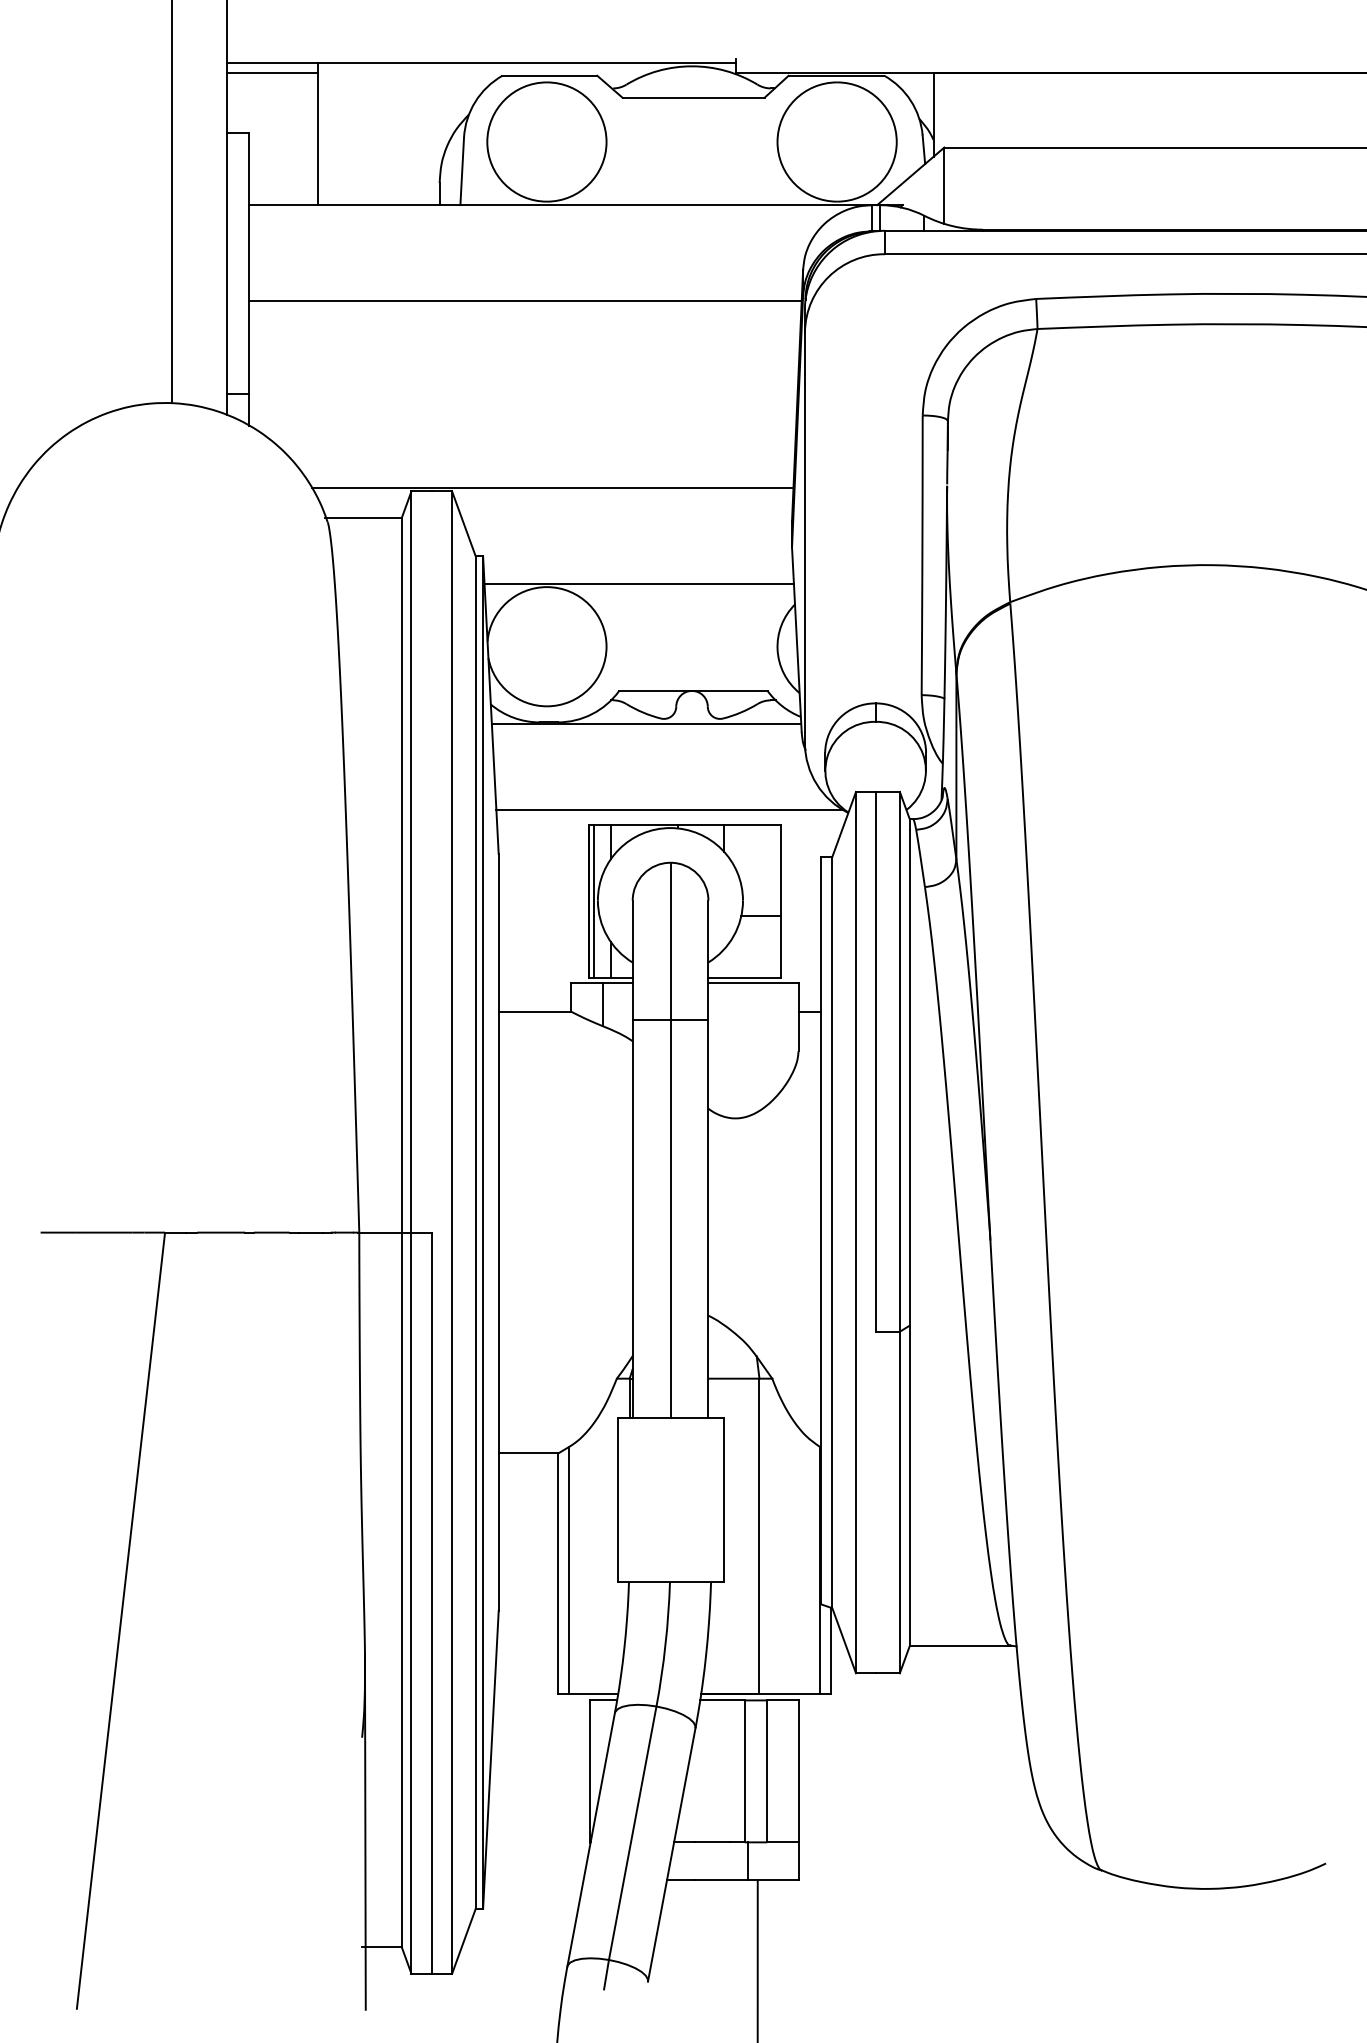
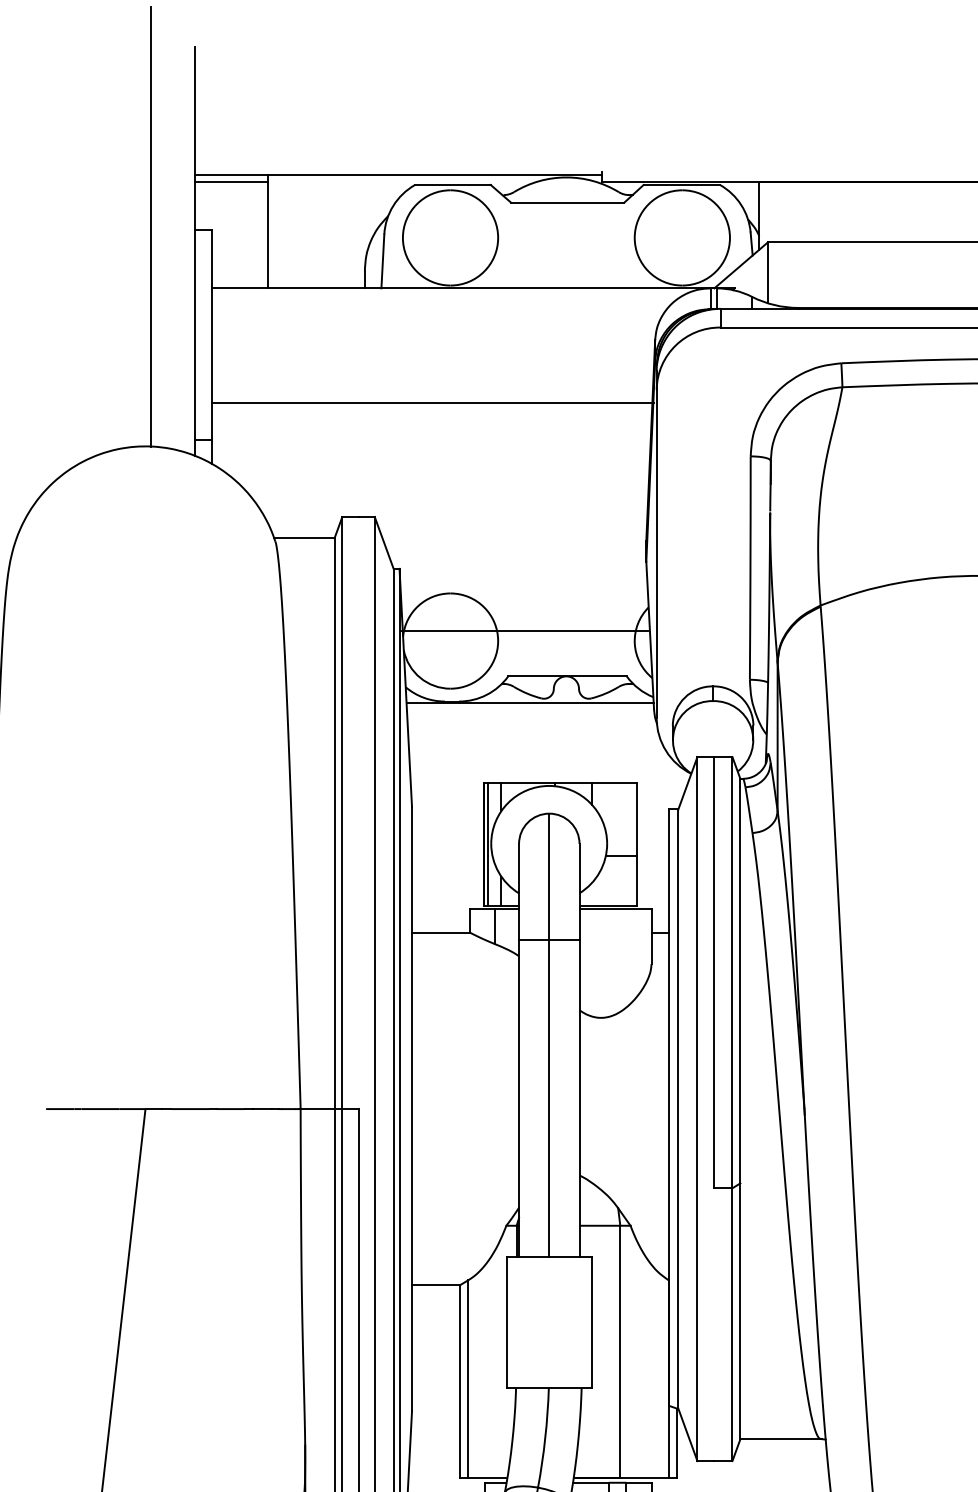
line: (524, 301) -> (432, 403), moved
line: (552, 487) -> (454, 513), removed
line: (638, 583) -> (523, 631), moved
line: (669, 809) -> (548, 771), removed

